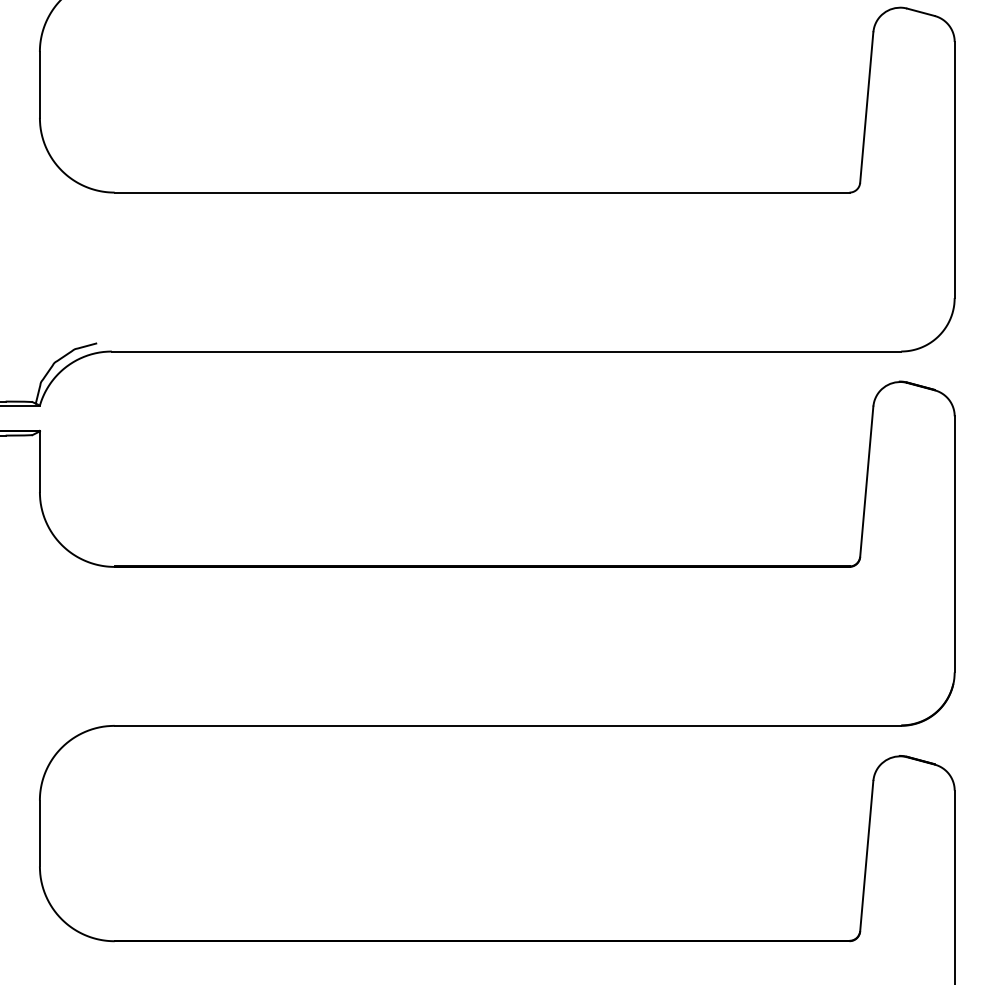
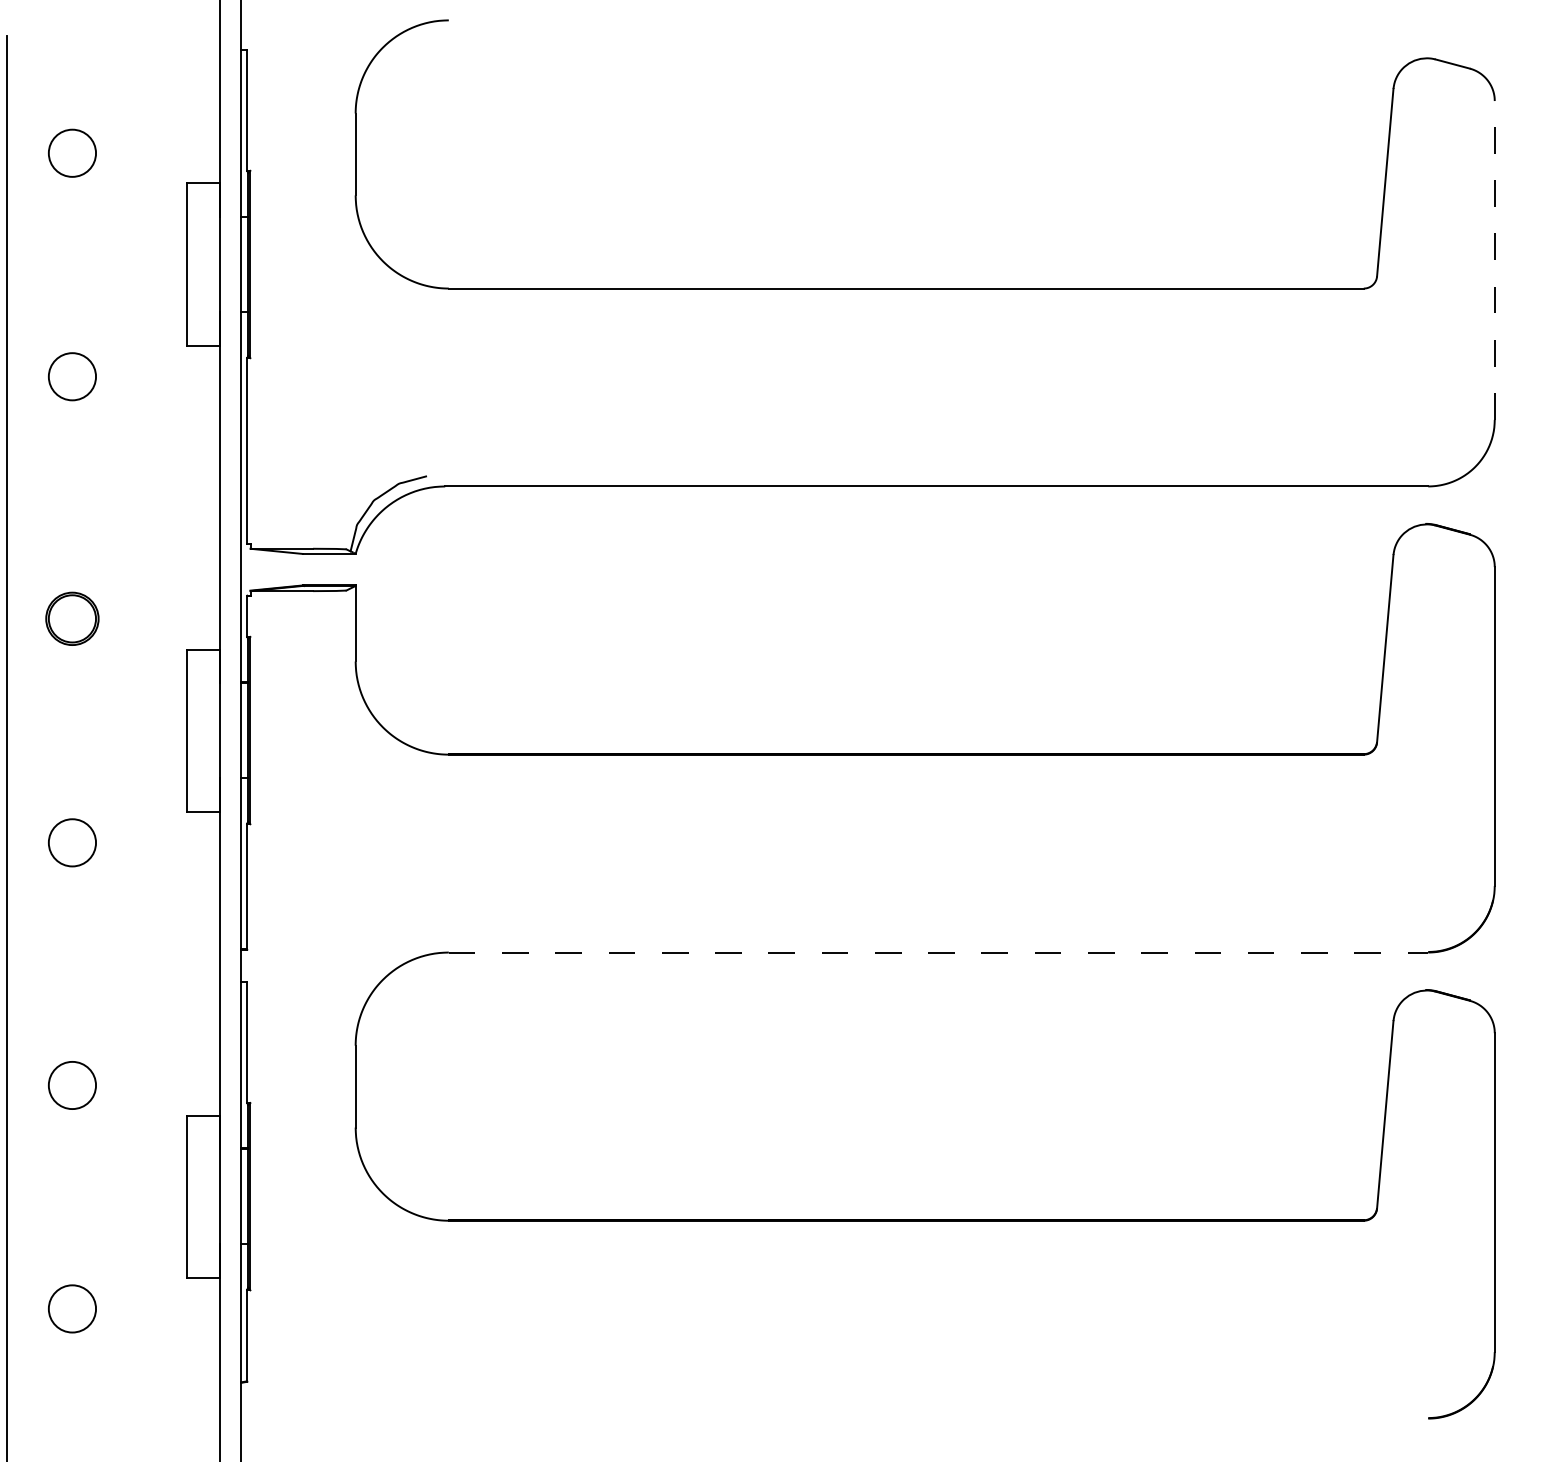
line: (954, 169) -> (1494, 259), solid -> dashed
line: (507, 725) -> (938, 952), solid -> dashed

